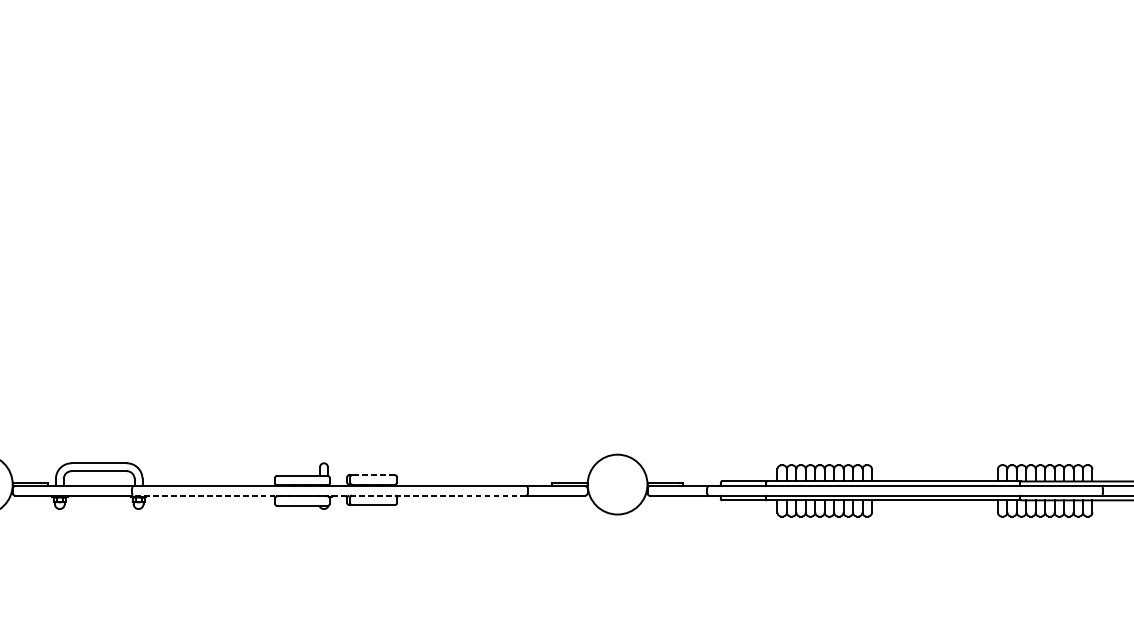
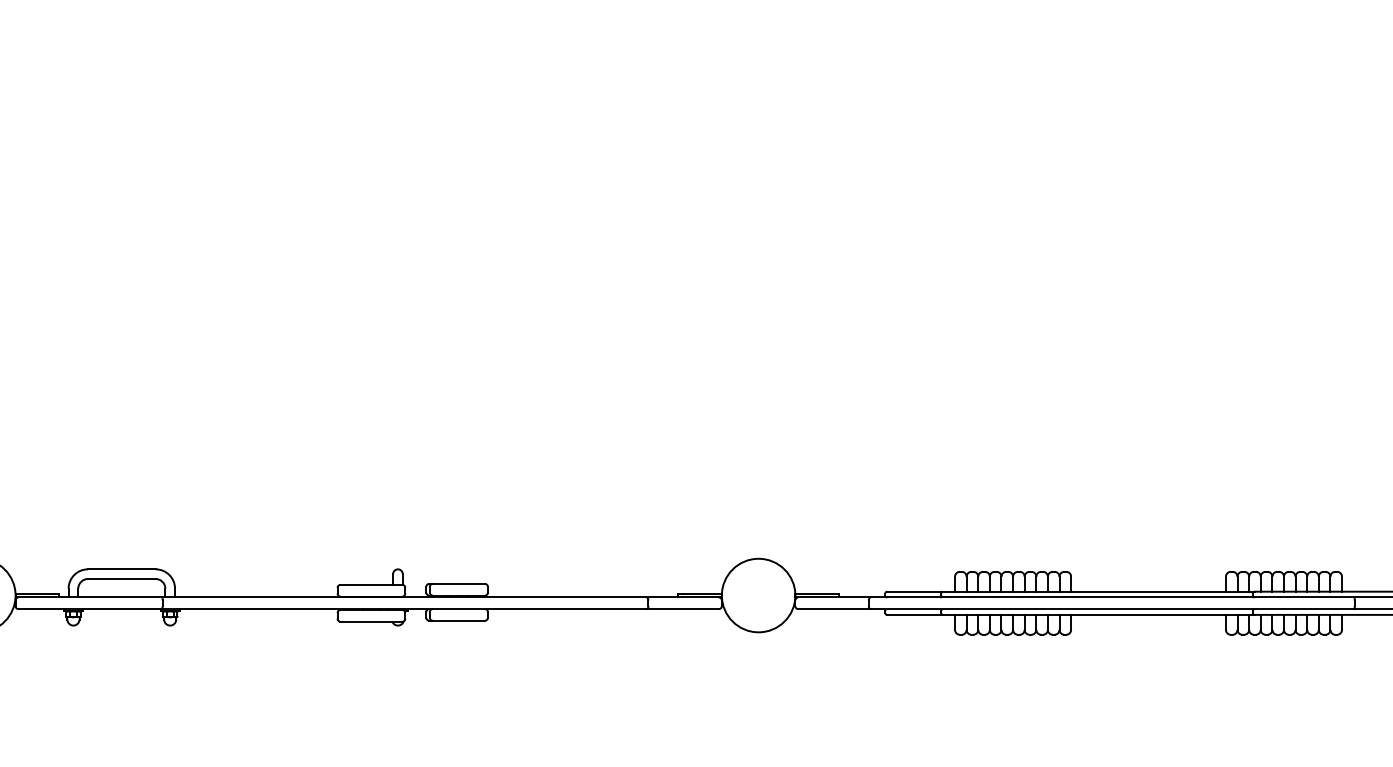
line: (373, 474) -> (458, 583), dashed -> solid
line: (328, 495) -> (403, 609), dashed -> solid

